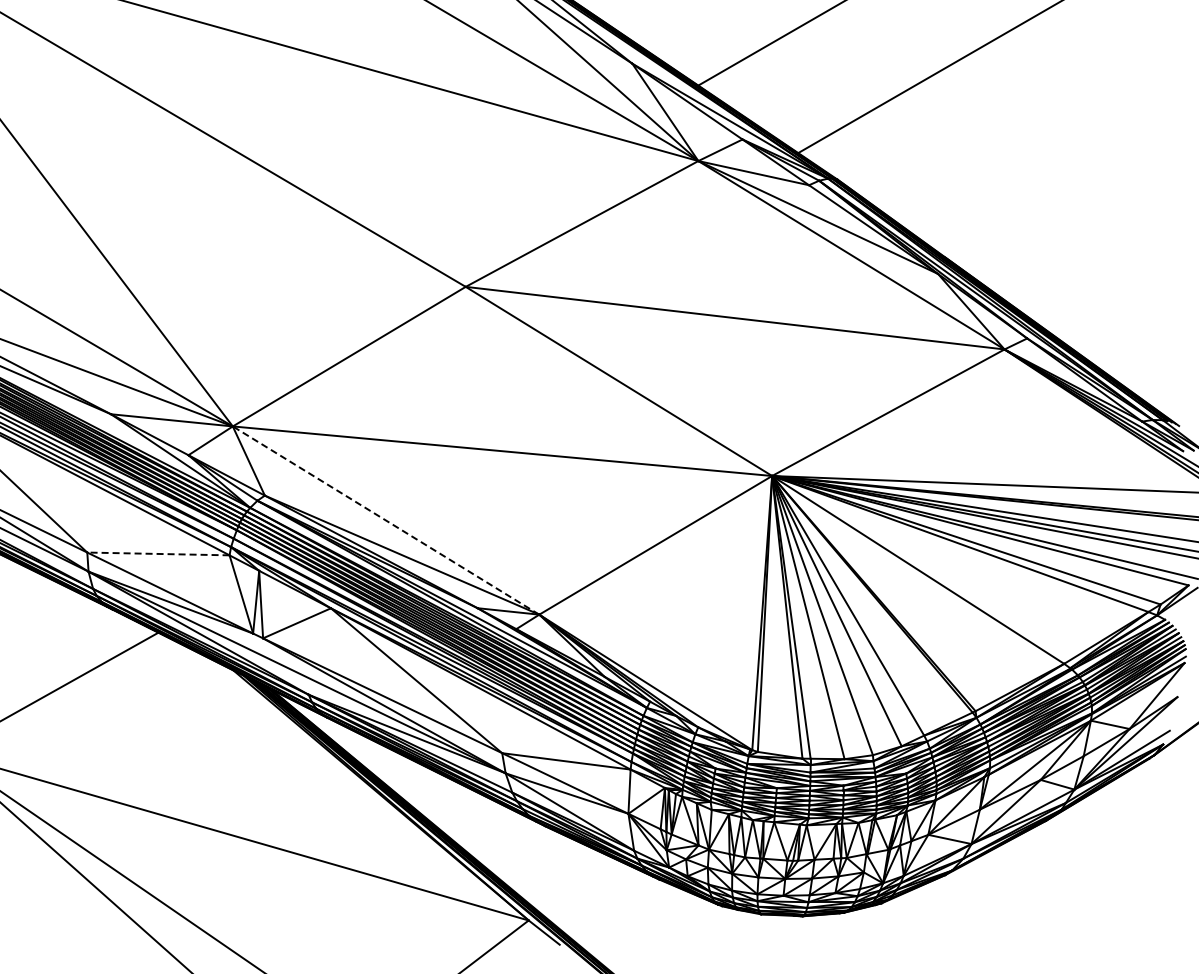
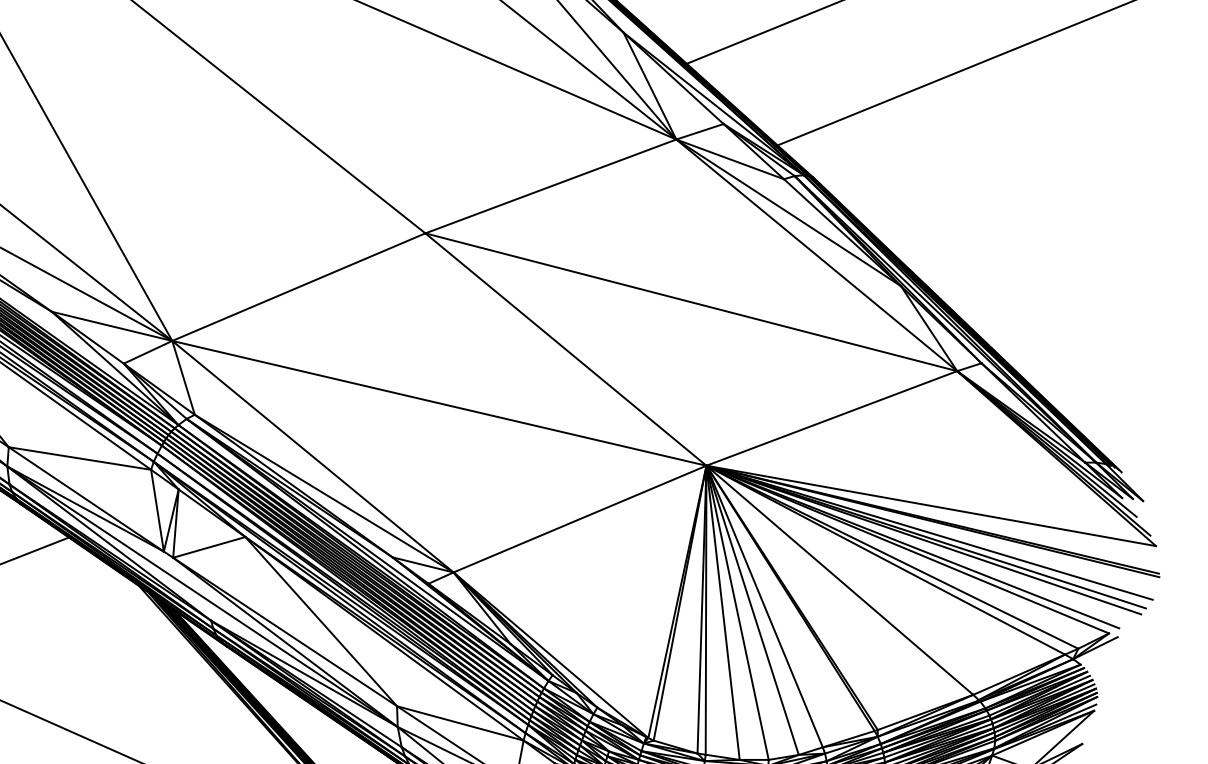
line: (386, 520) -> (313, 456), dashed -> solid
line: (157, 553) -> (79, 457), dashed -> solid

